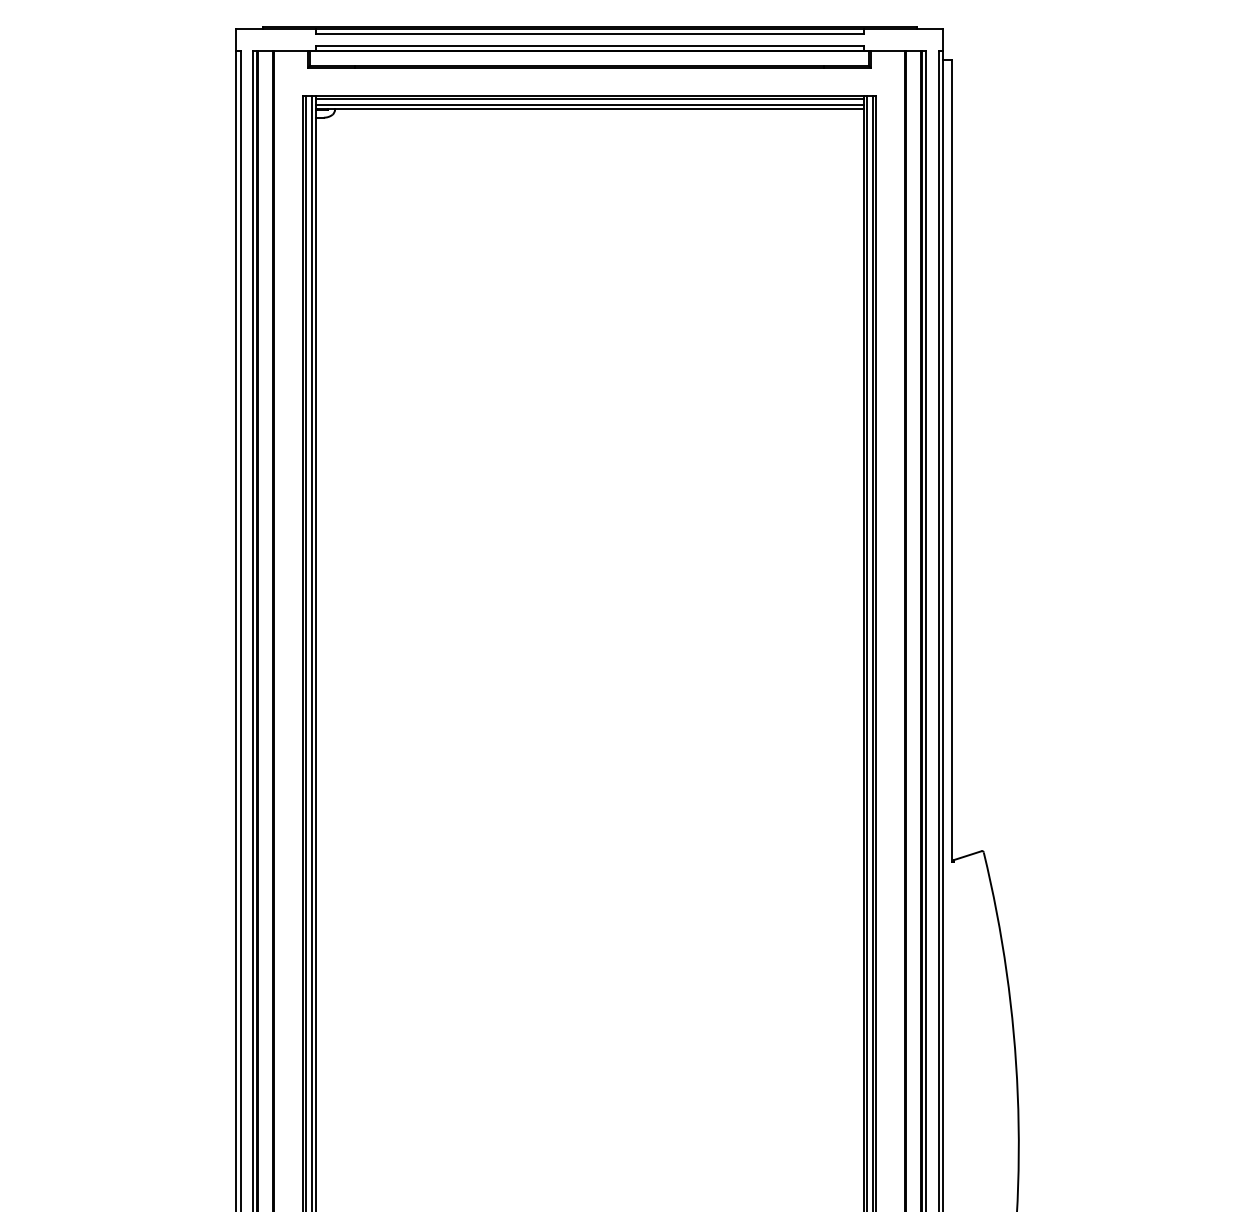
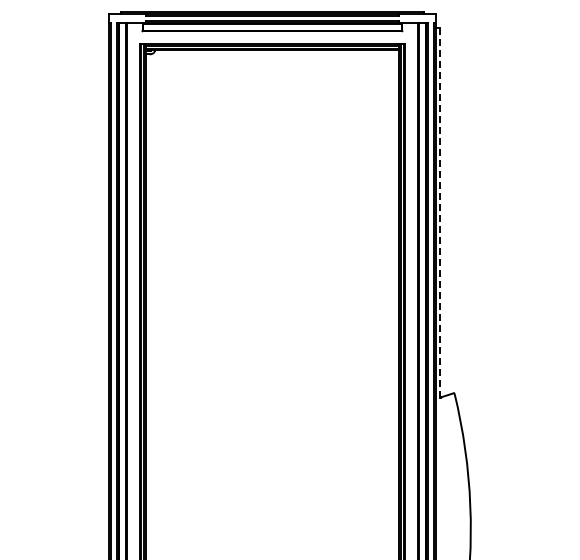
line: (953, 459) -> (440, 212), solid -> dashed

